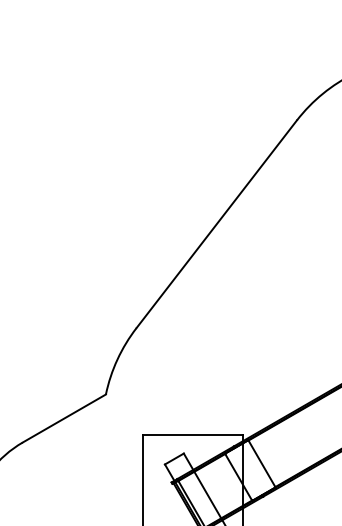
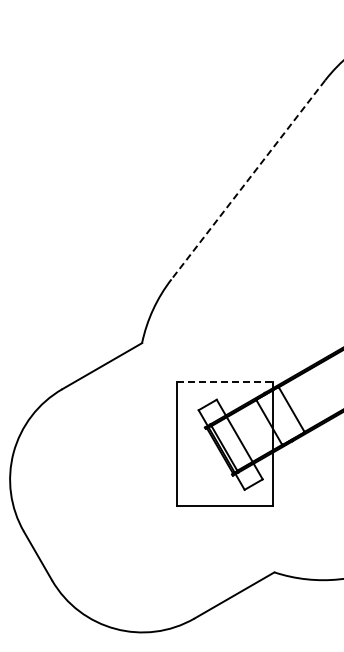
line: (216, 223) -> (248, 179), solid -> dashed
line: (192, 435) -> (225, 382), solid -> dashed

